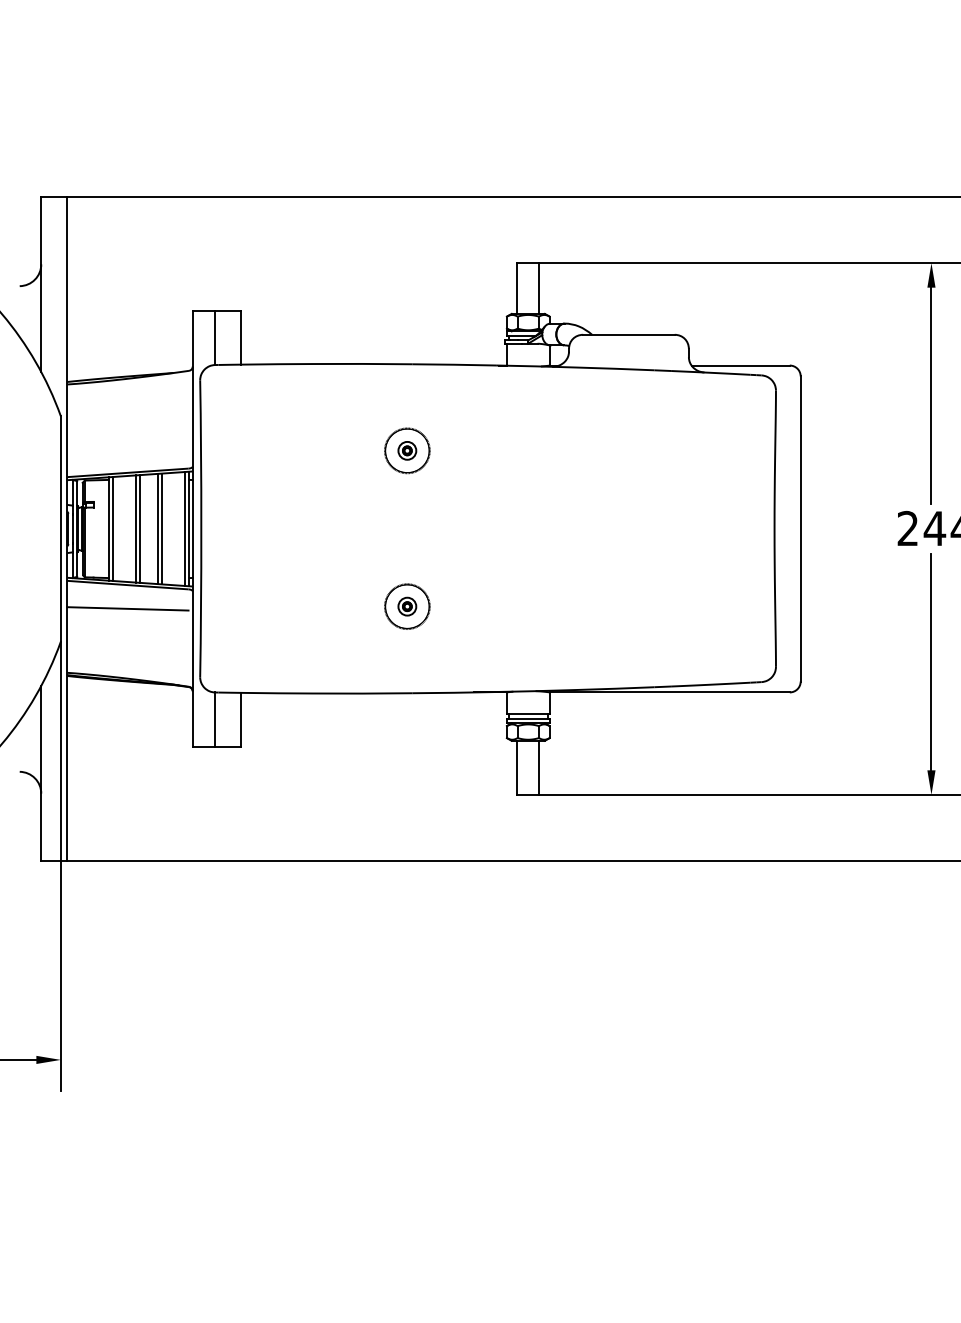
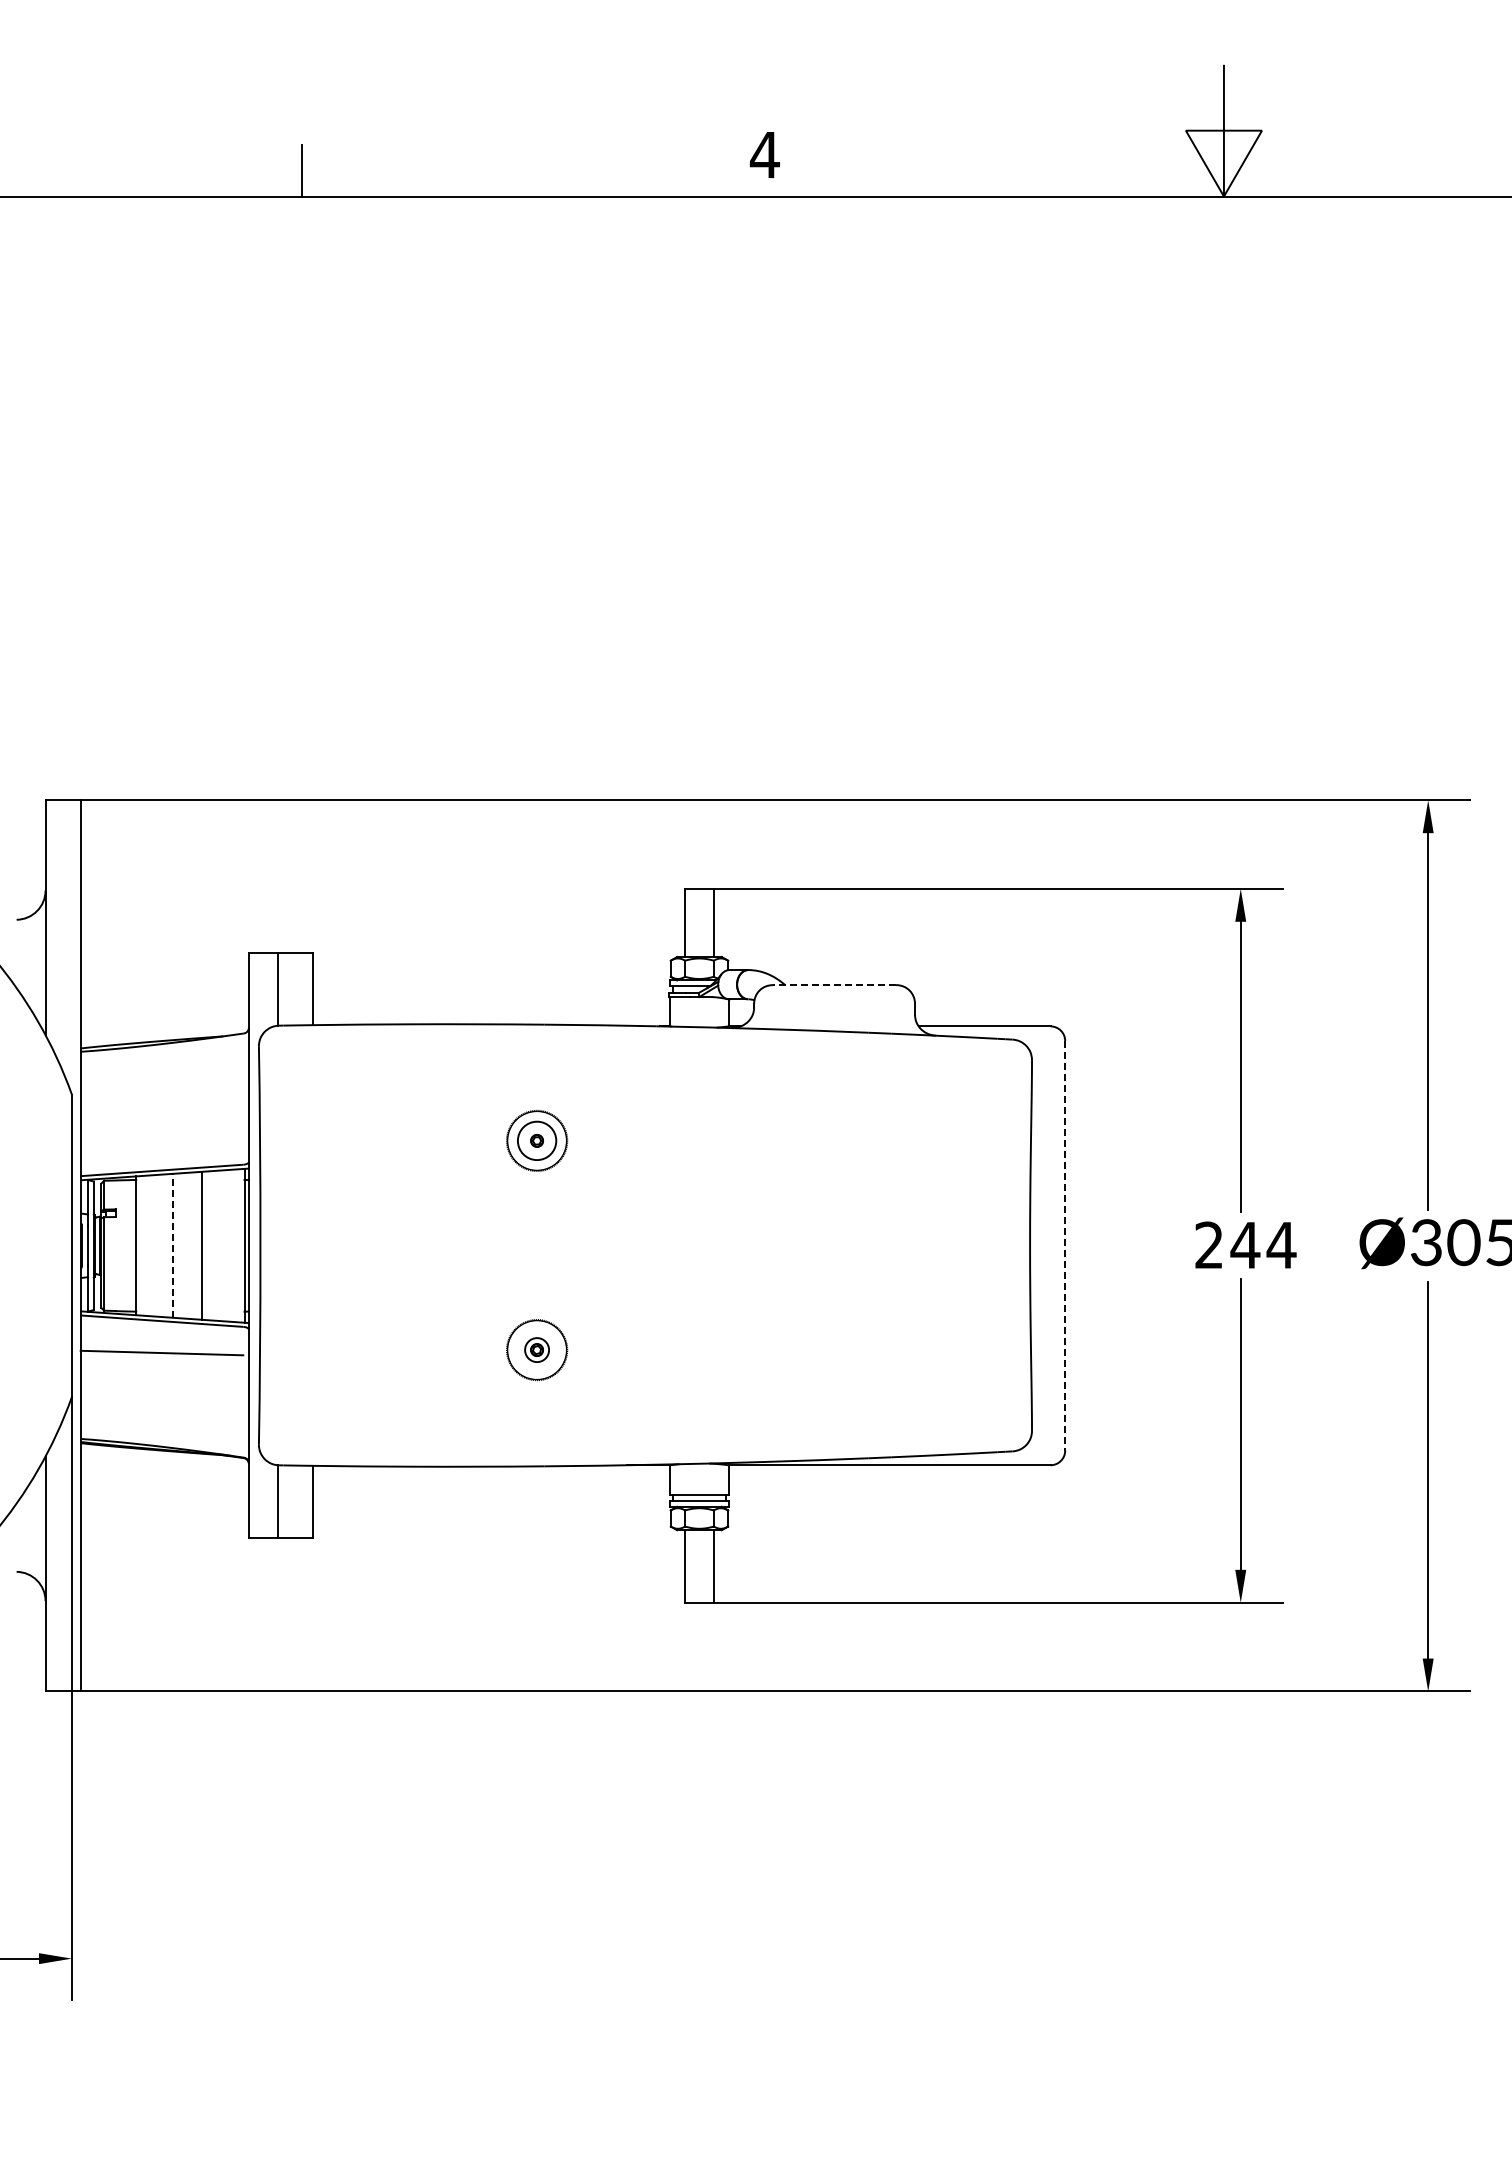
line: (628, 335) -> (834, 985), solid -> dashed
circle: (407, 450) -> (537, 1140), size x1.6
line: (113, 528) -> (142, 1245), removed
line: (135, 528) -> (172, 1245), solid -> dashed
line: (140, 528) -> (178, 1245), removed
line: (161, 528) -> (207, 1245), removed
line: (184, 528) -> (238, 1245), removed
line: (800, 528) -> (1065, 1245), solid -> dashed

